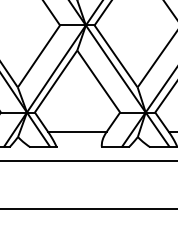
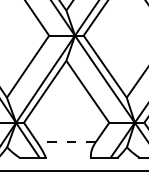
line: (76, 131) -> (65, 141), solid -> dashed

